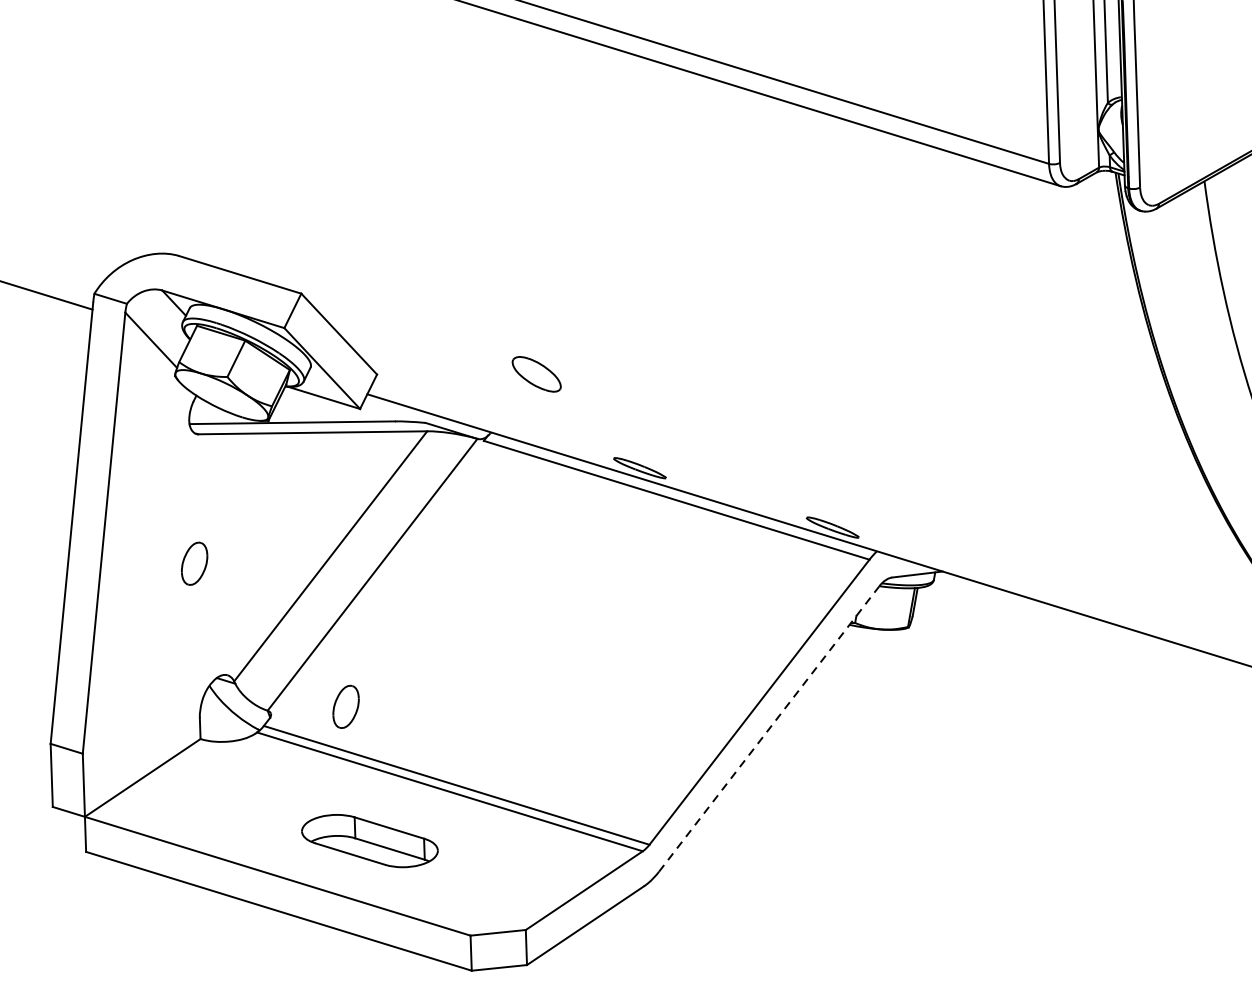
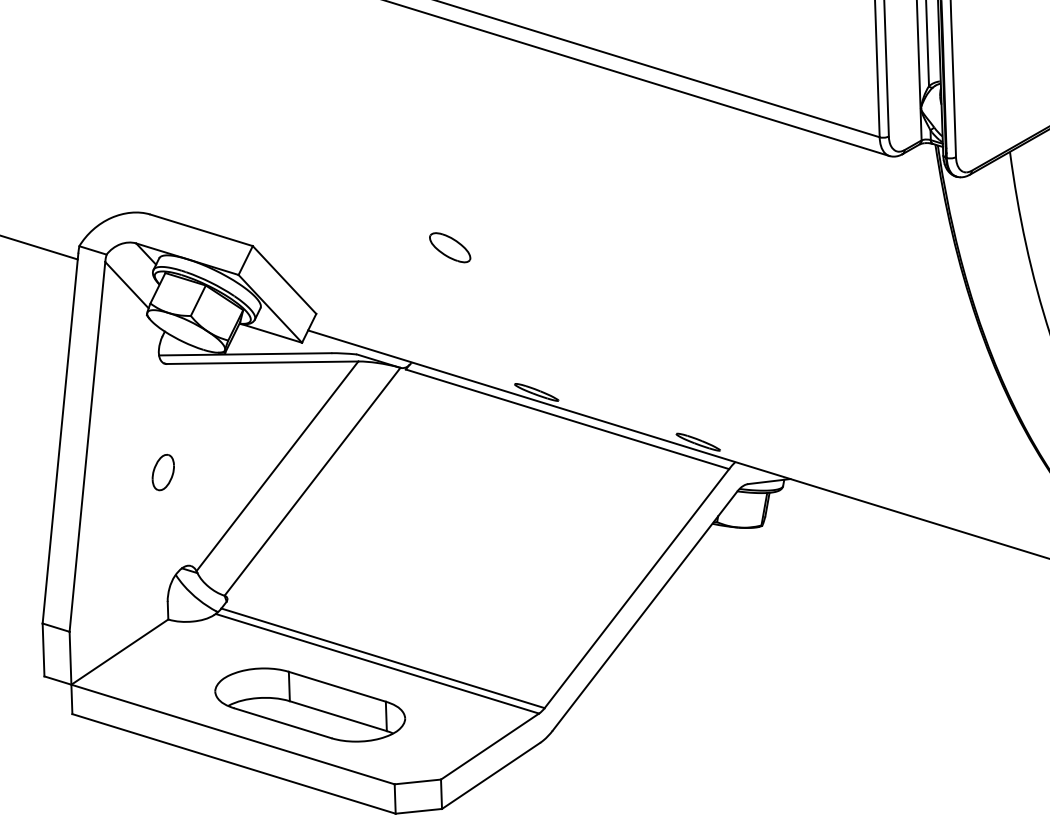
part: (537, 374) -> (450, 247), moved
part: (345, 706) -> (289, 592), removed
line: (768, 729) -> (644, 611), dashed -> solid
part: (370, 840) -> (310, 704), size x1.67

